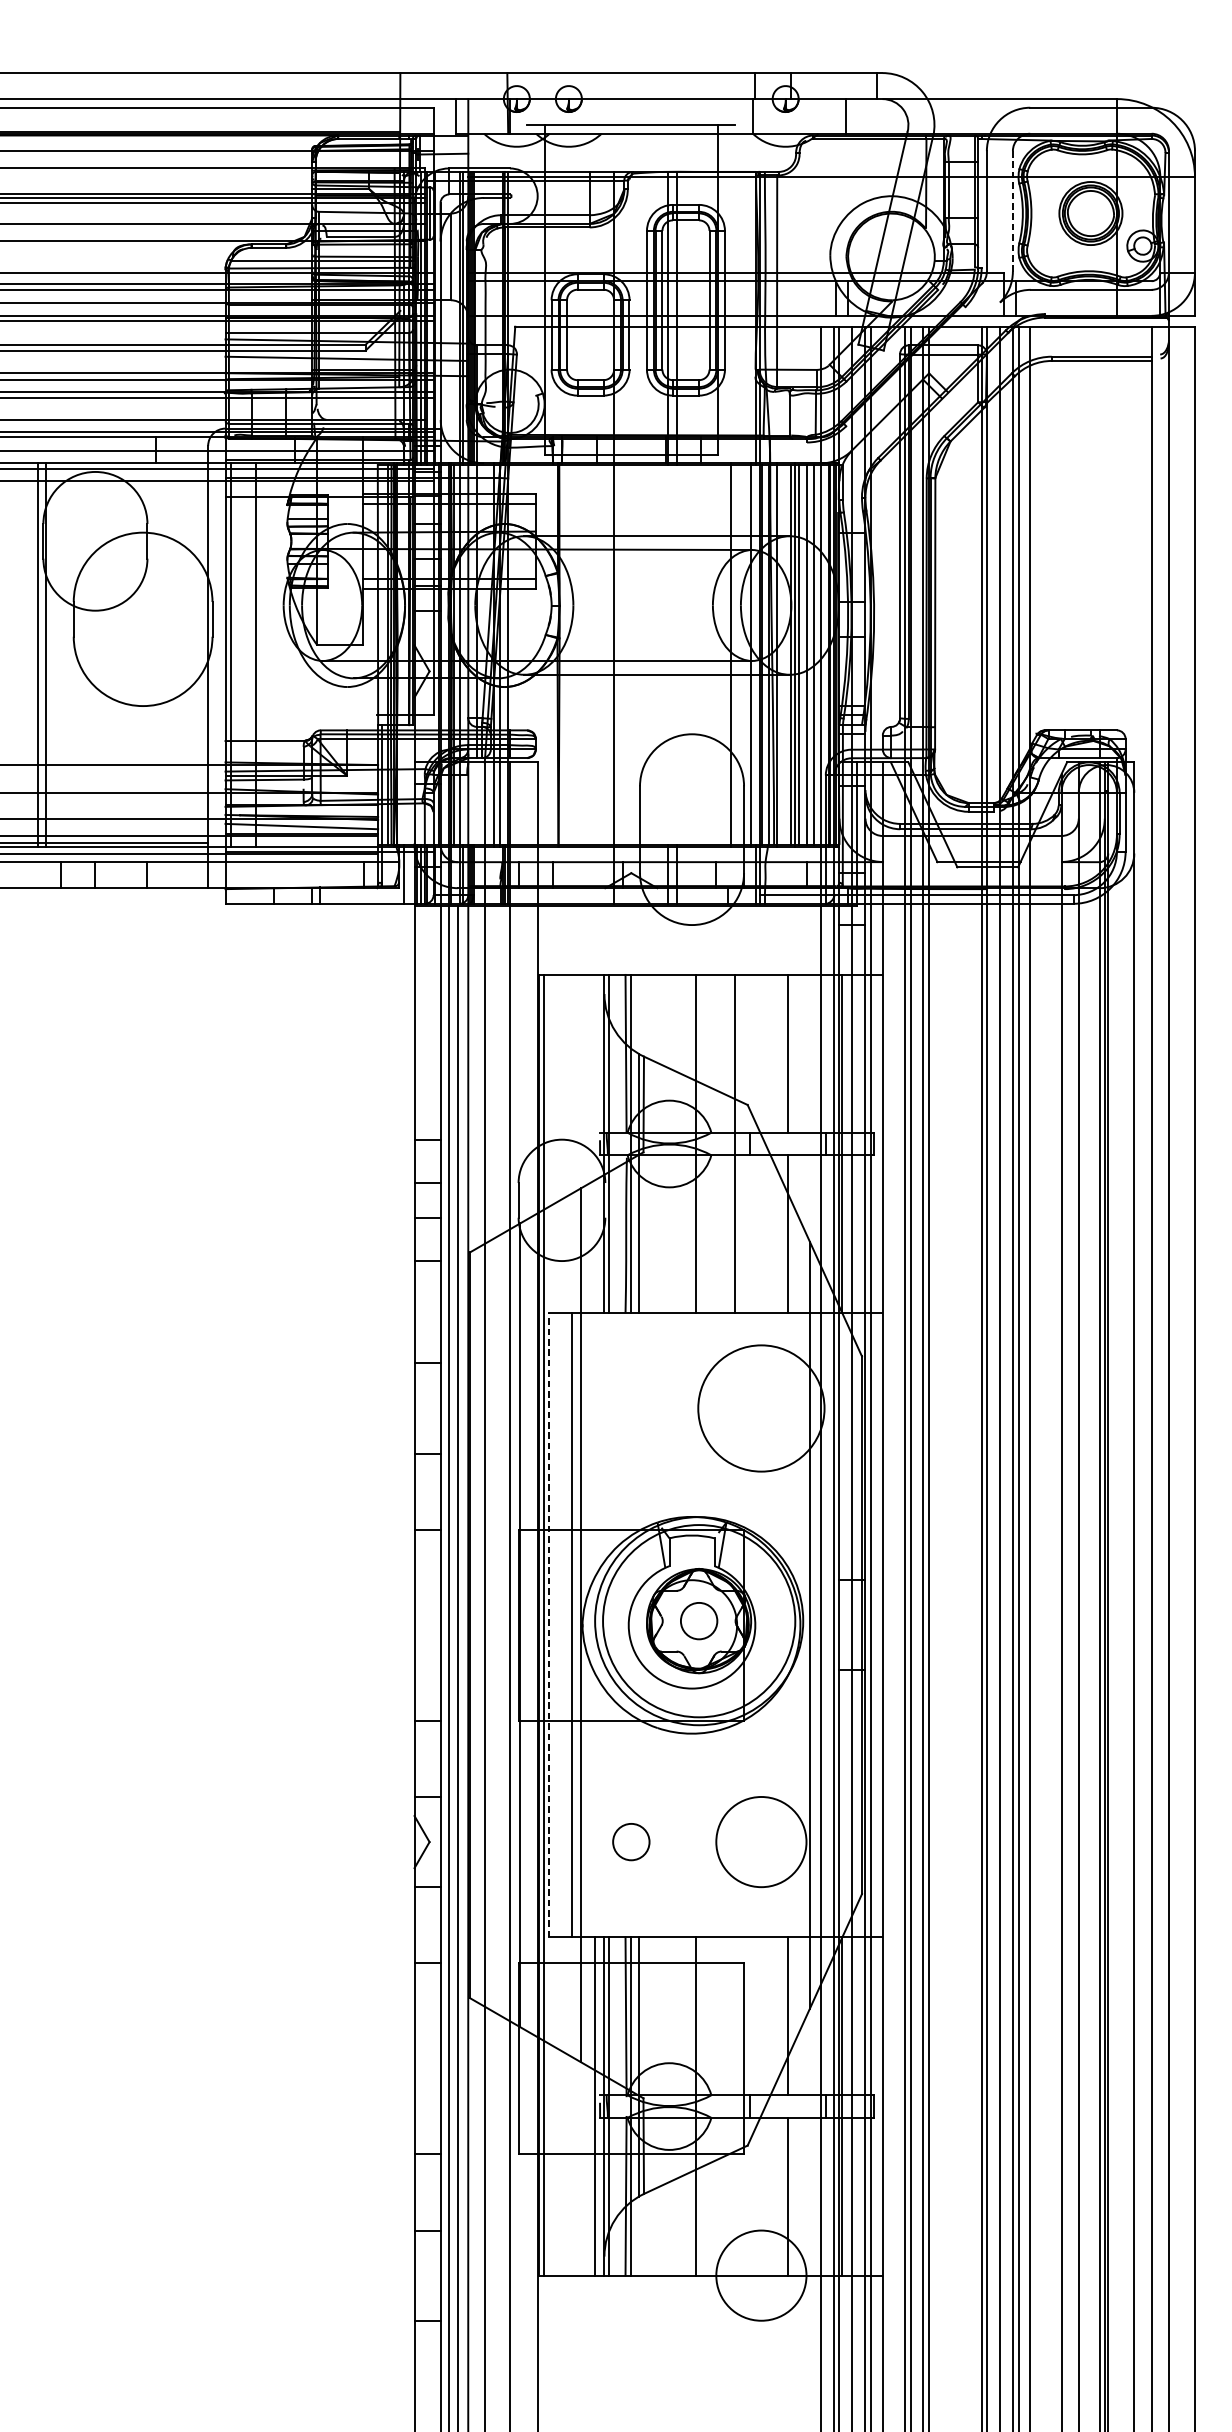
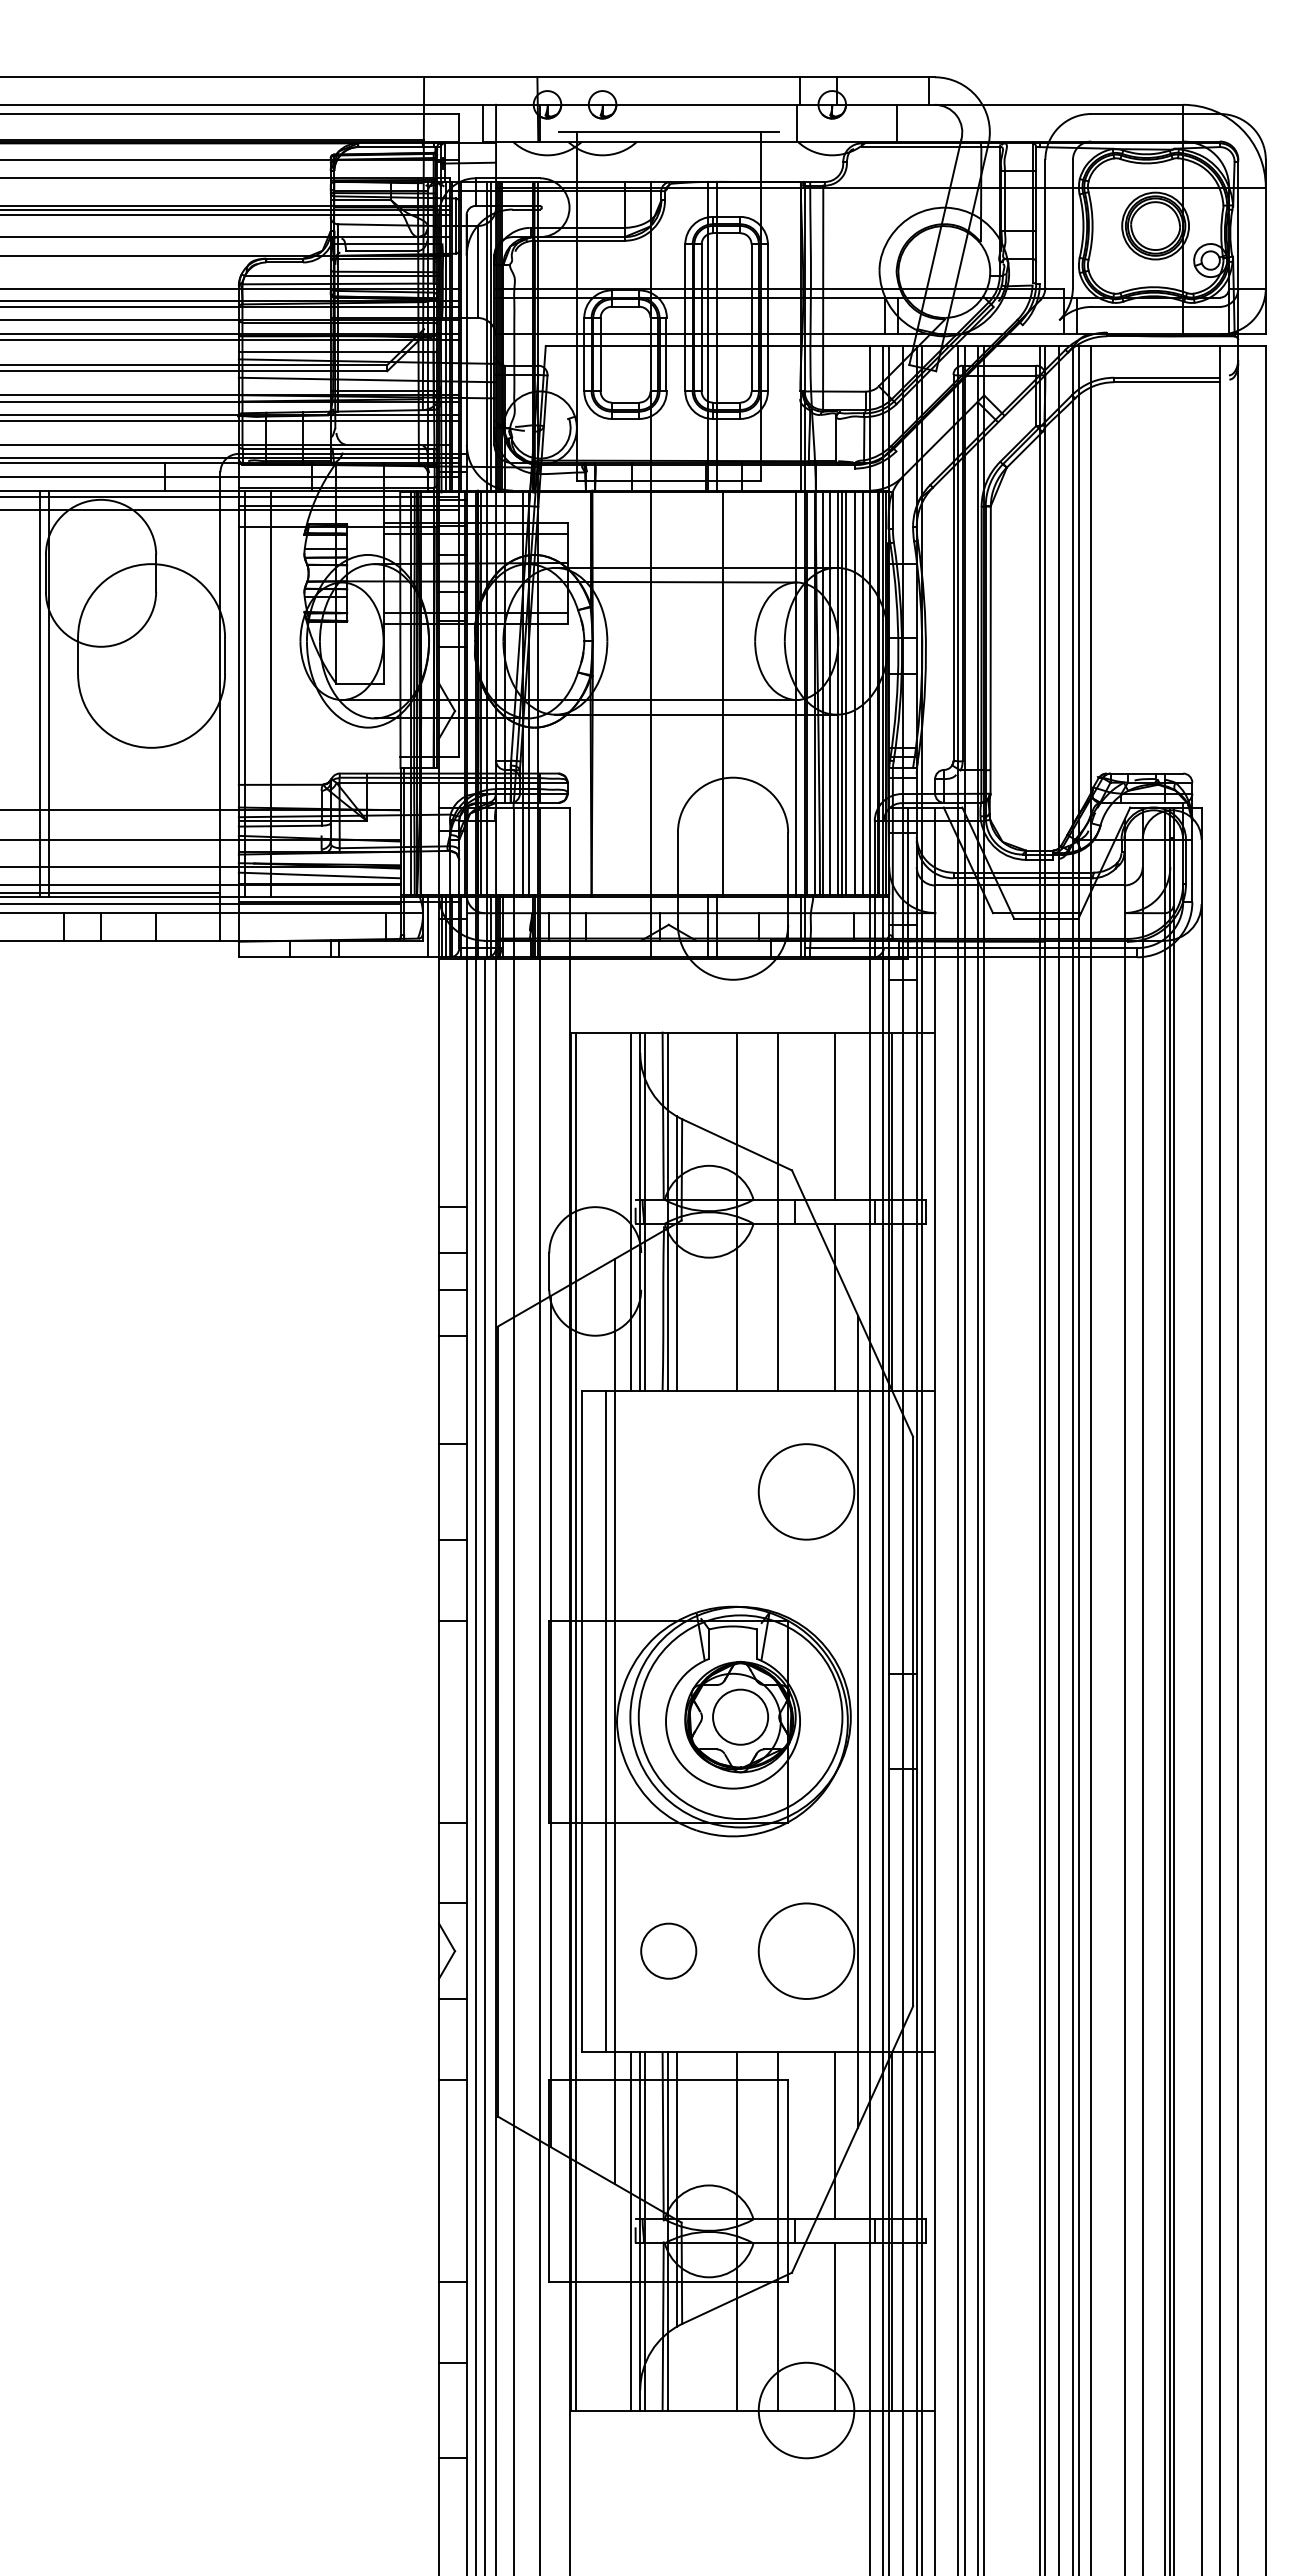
line: (1012, 211) -> (1072, 223), dashed -> solid
line: (731, 654) -> (722, 693), moved
line: (783, 654) -> (829, 693), added
line: (595, 1143) -> (630, 1211), added
circle: (761, 1408) -> (806, 1491), size x0.71
circle: (699, 1620) -> (740, 1716), size x1.43
line: (548, 1625) -> (581, 1721), dashed -> solid
circle: (631, 1841) -> (668, 1950), size x1.43
line: (734, 2106) -> (778, 2231), added

